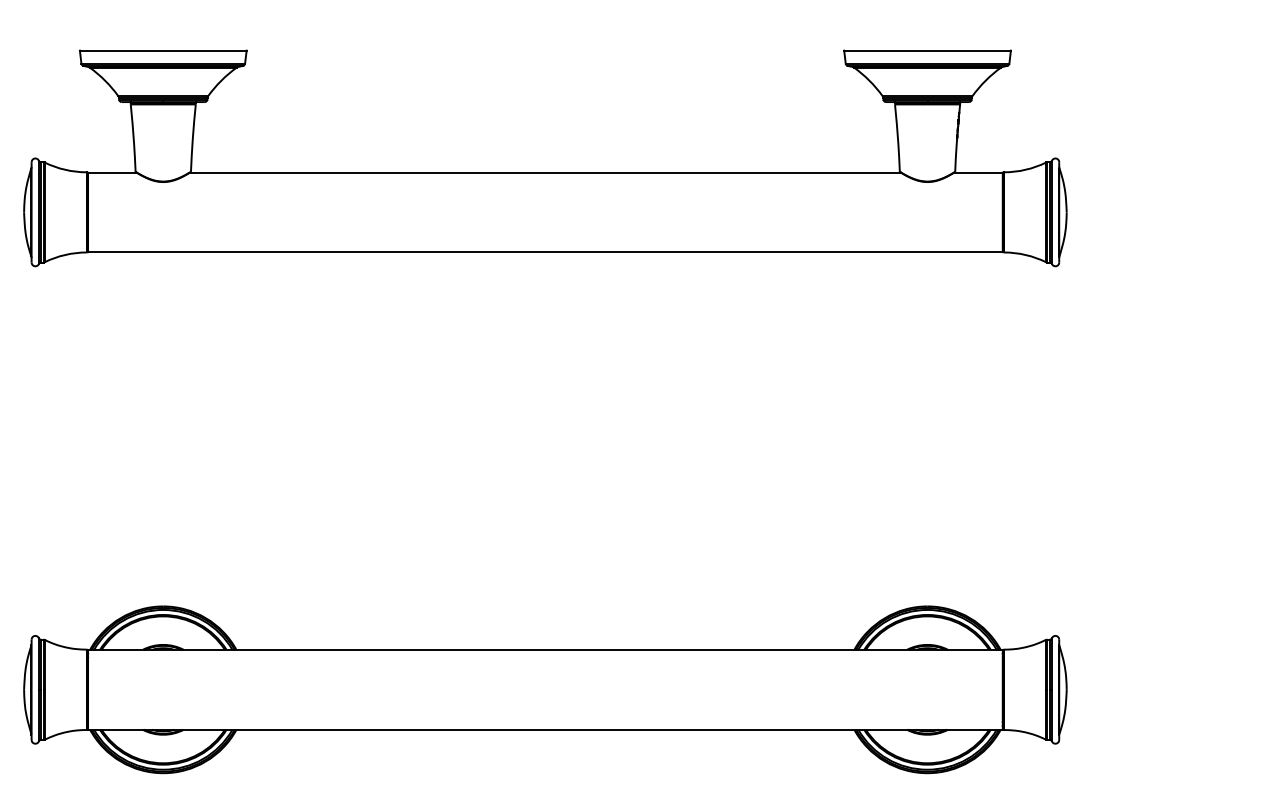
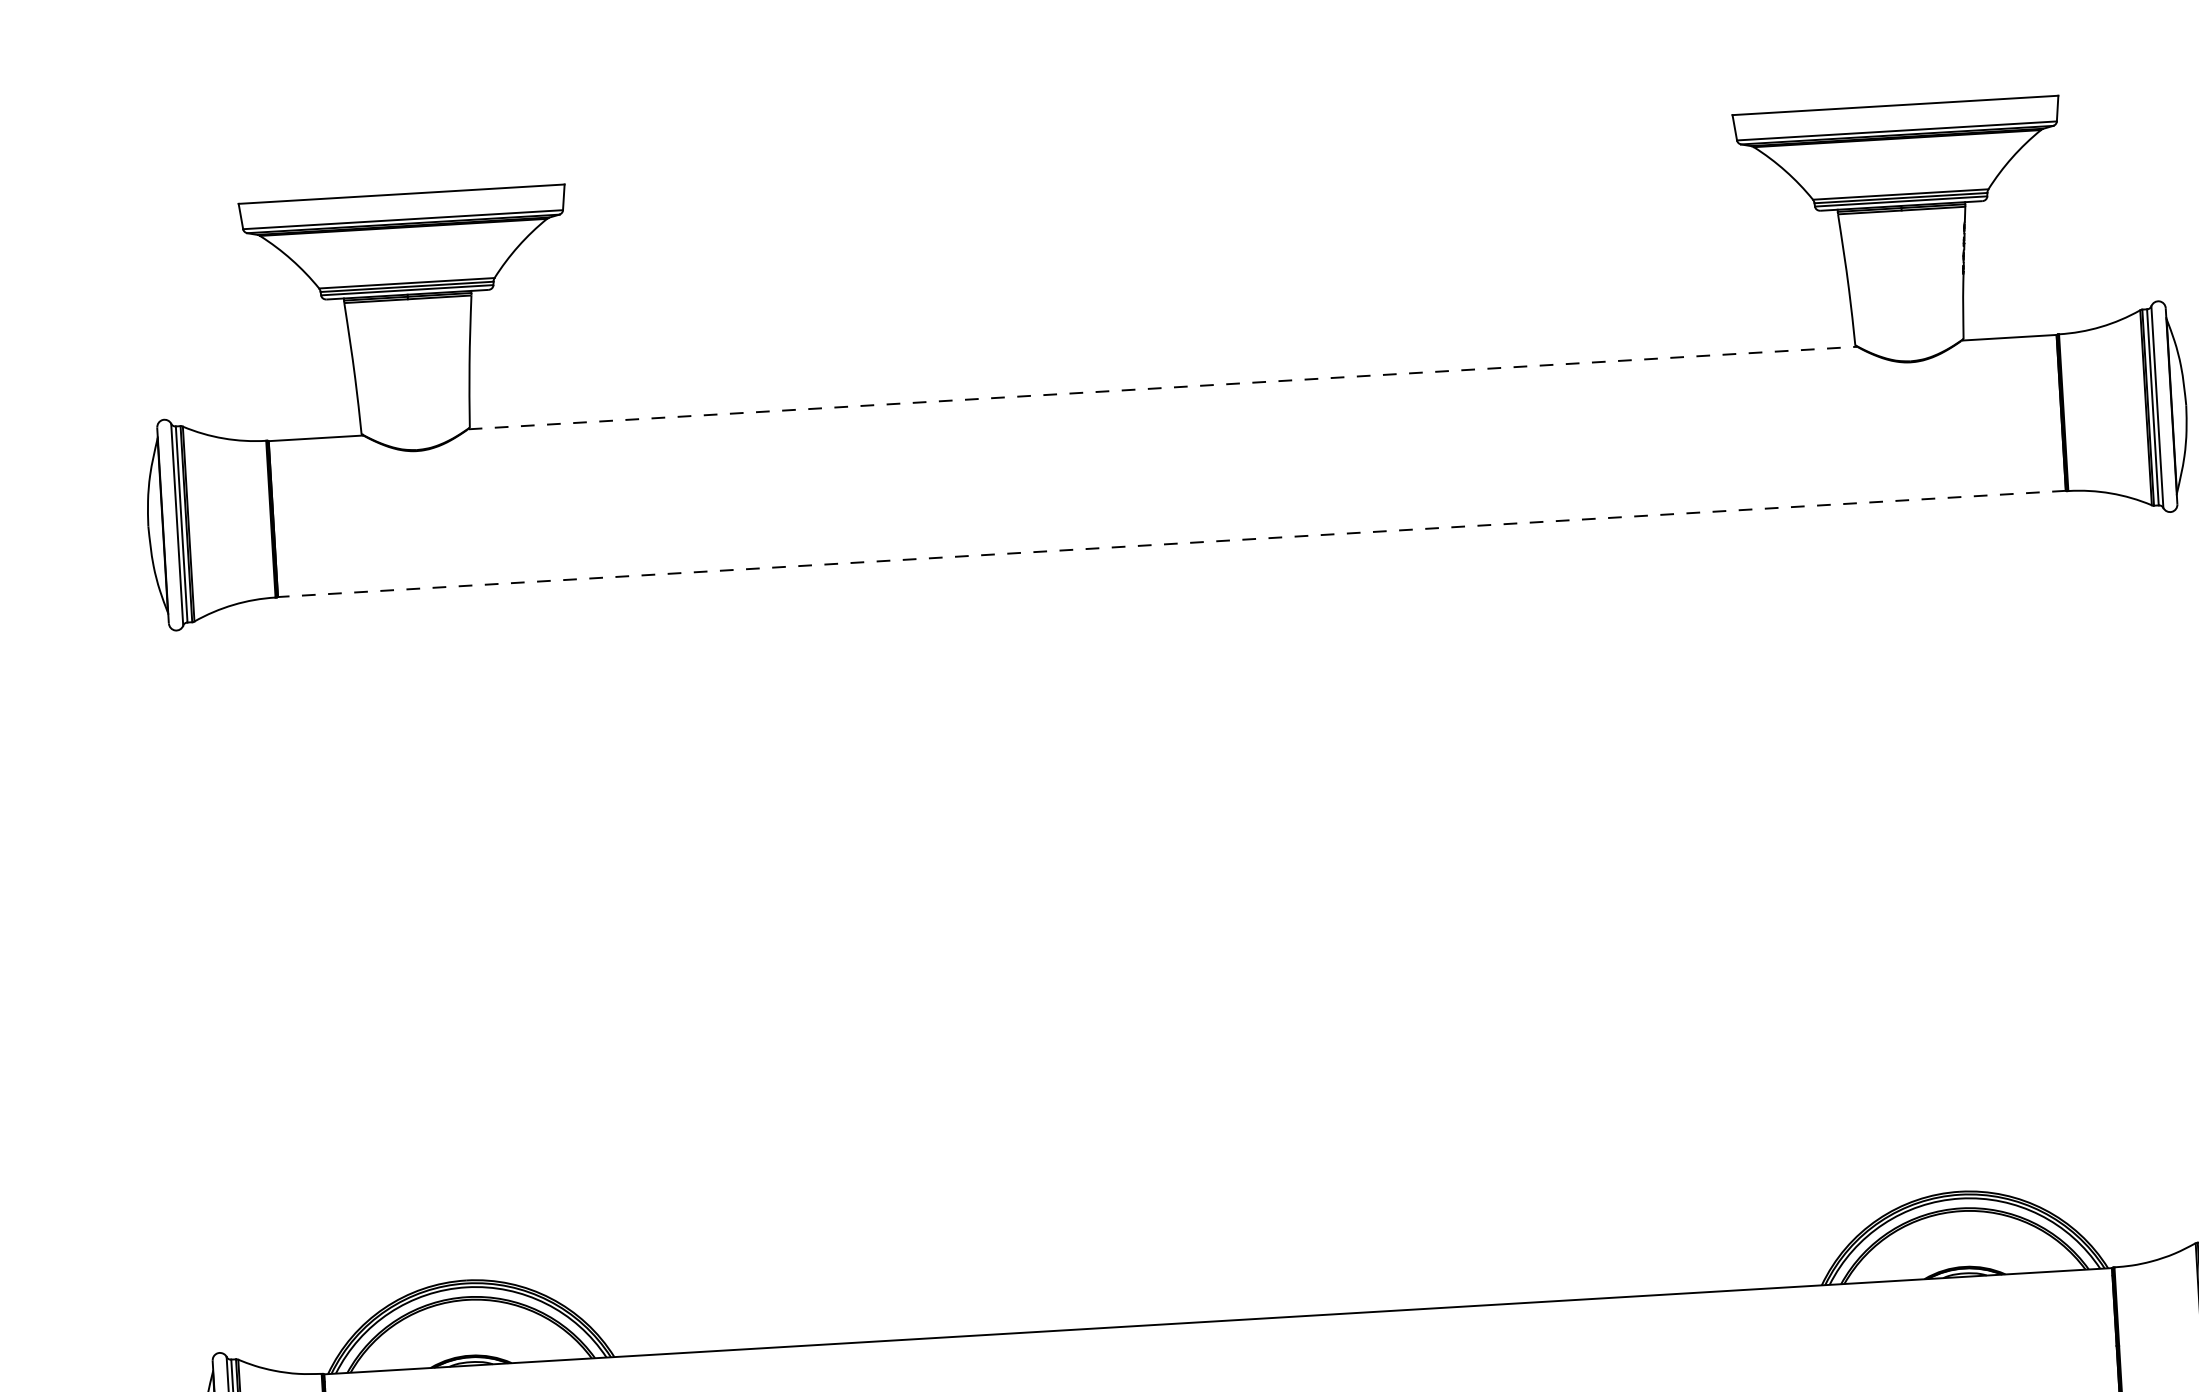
line: (545, 172) -> (1162, 387), solid -> dashed
line: (544, 252) -> (1170, 544), solid -> dashed

